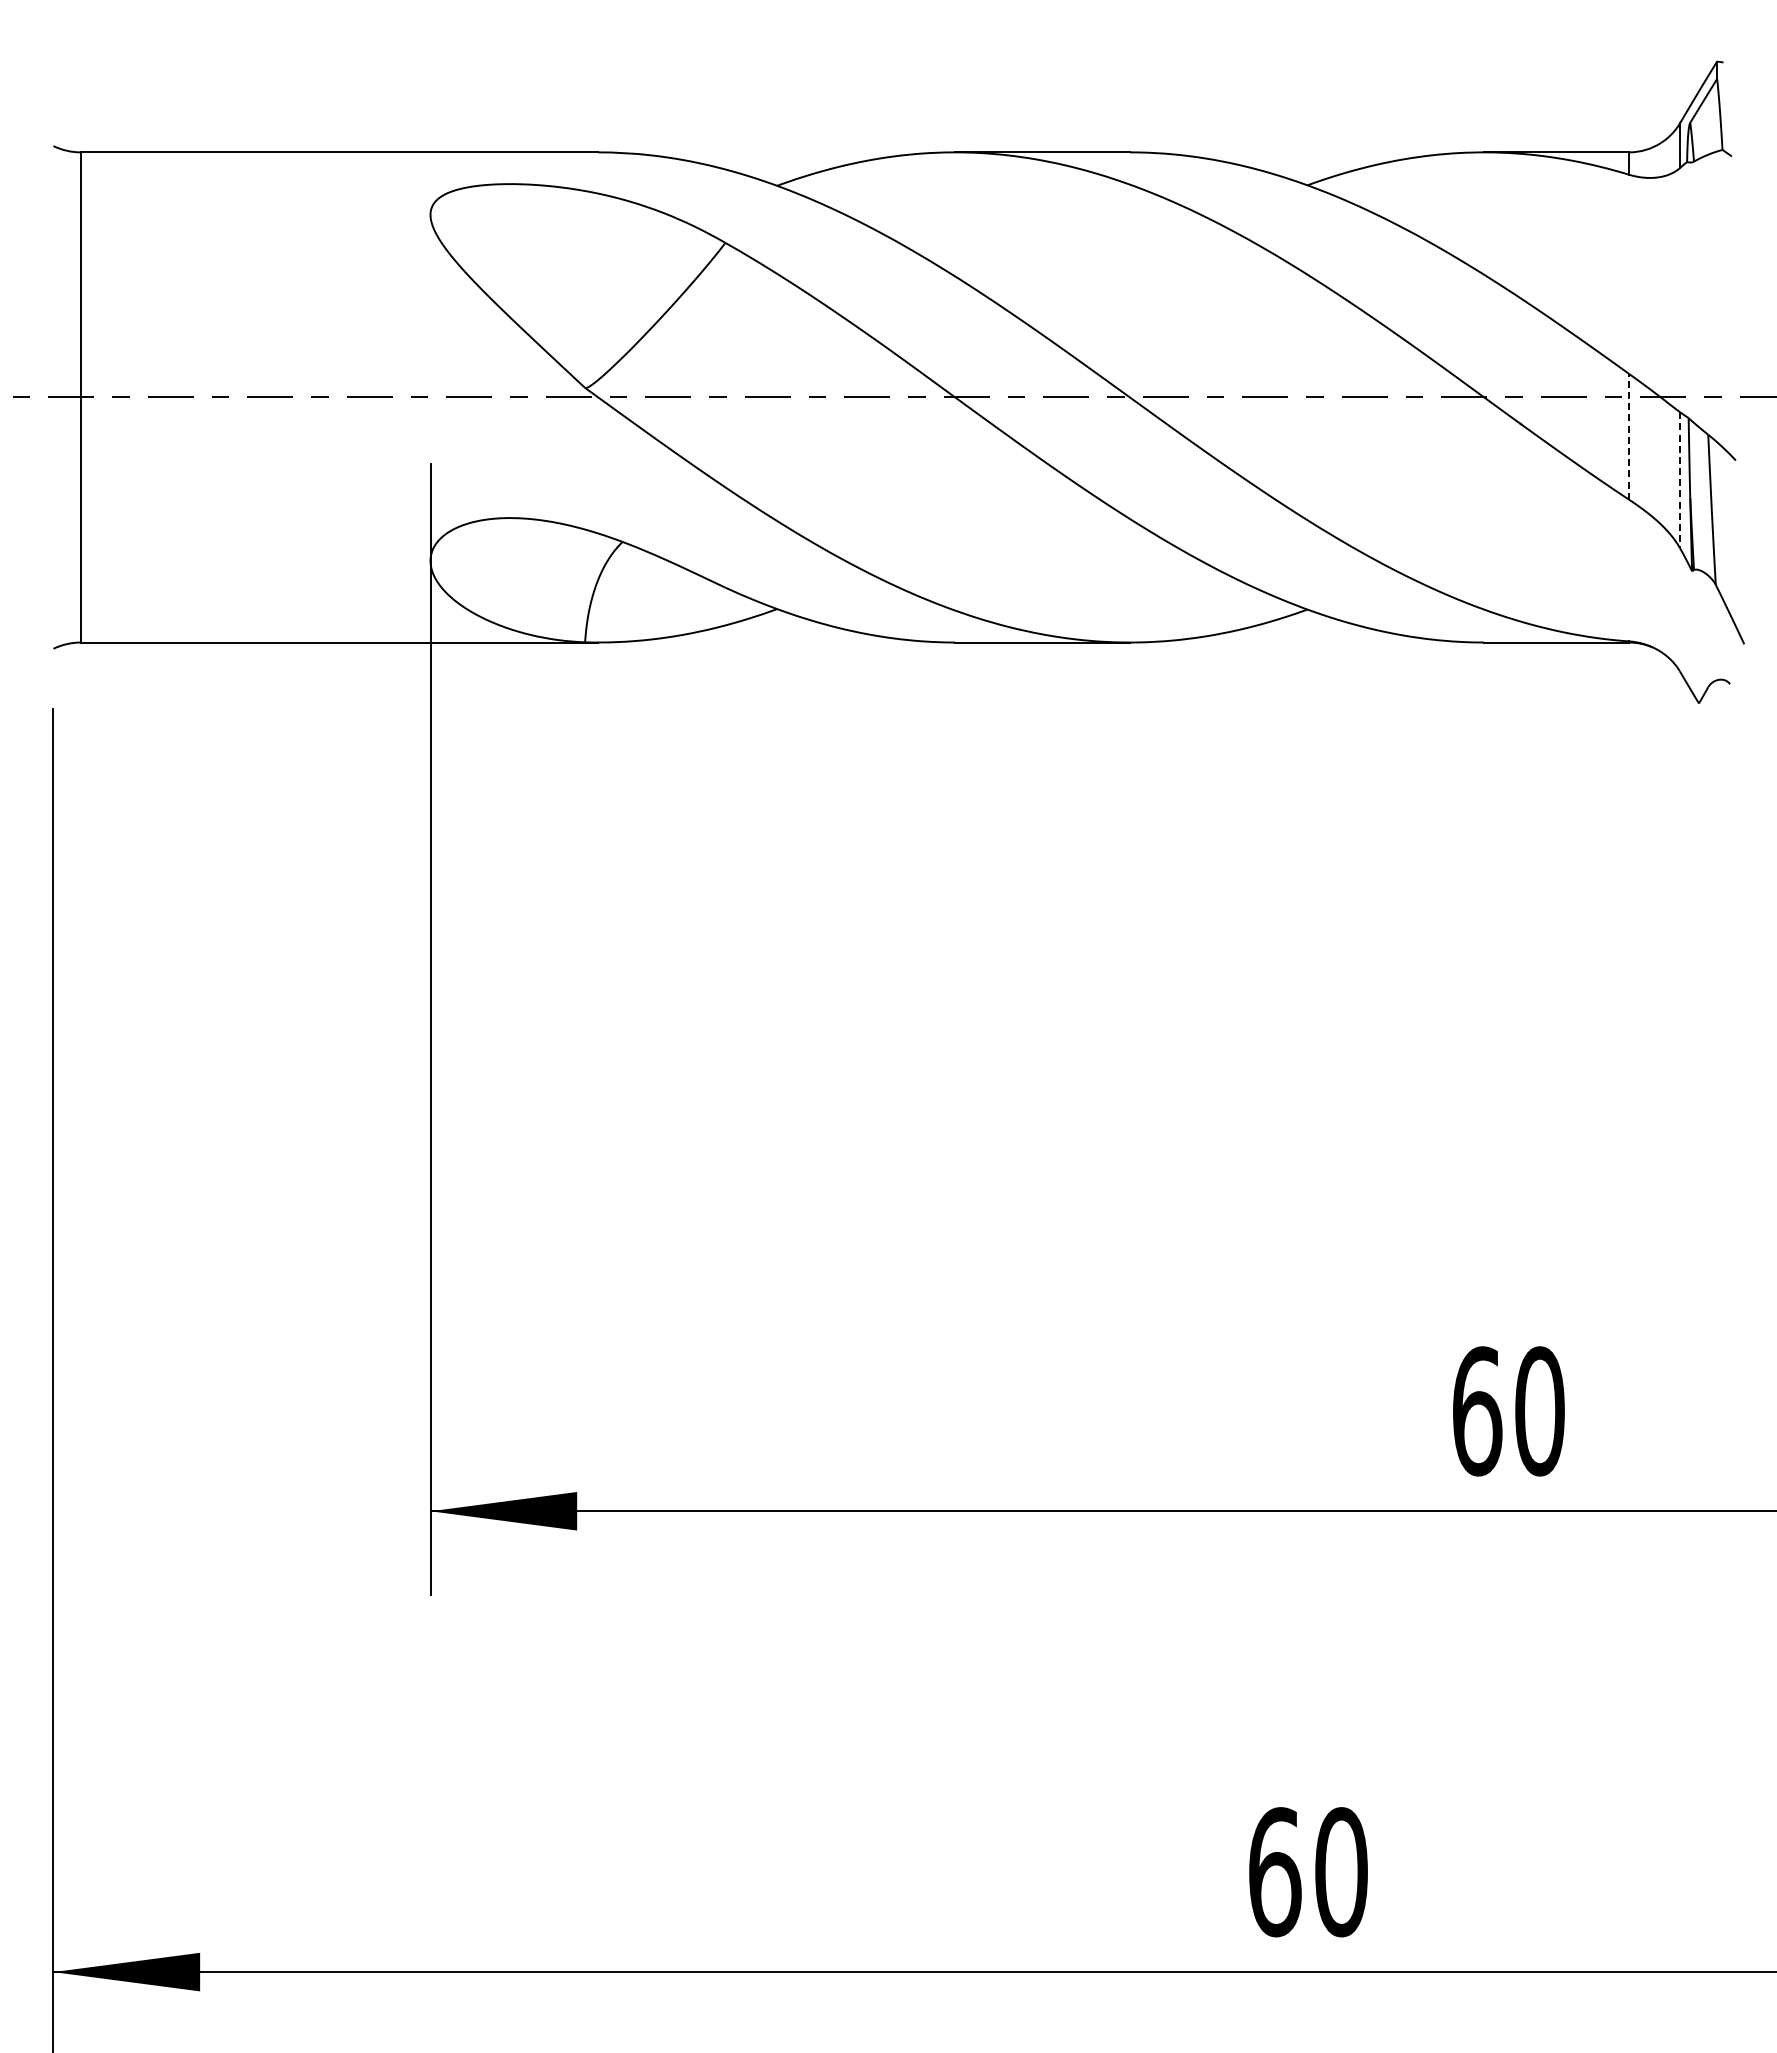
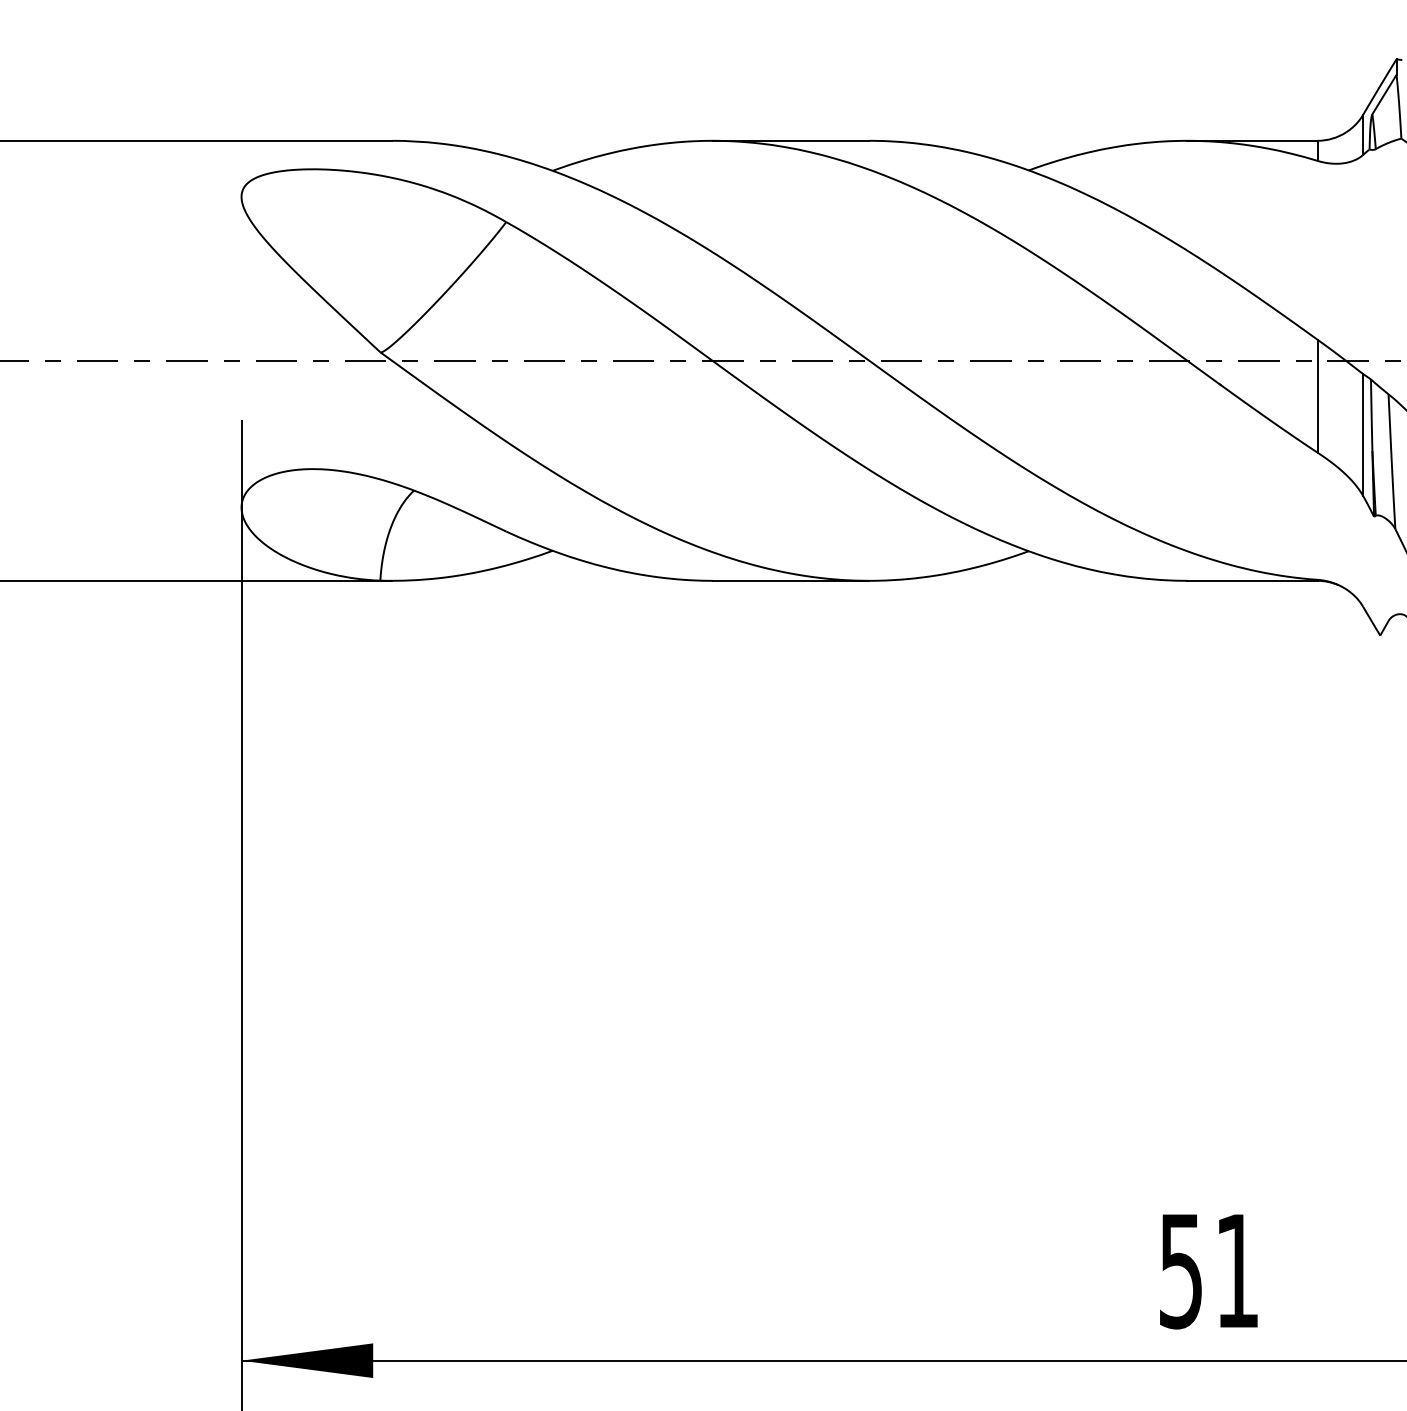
line: (1629, 436) -> (1317, 395), dashed -> solid
line: (1679, 480) -> (1362, 435), dashed -> solid
text: (1508, 1411) -> (1209, 1271), 60 -> 51

